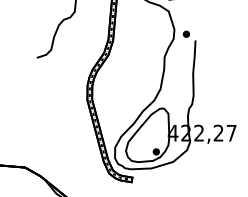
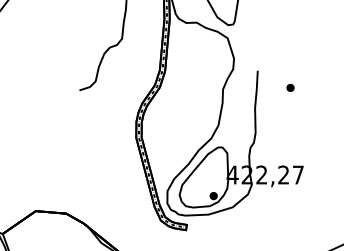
part: (186, 33) -> (290, 87), moved

